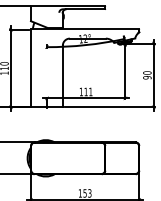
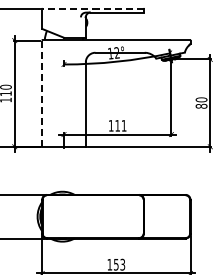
line: (67, 6) -> (92, 8), solid -> dashed
line: (31, 68) -> (42, 93), solid -> dashed
text: (147, 77) -> (201, 105), 90 -> 80

